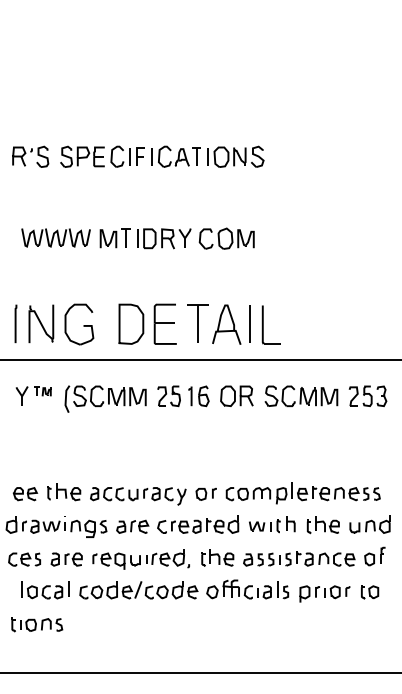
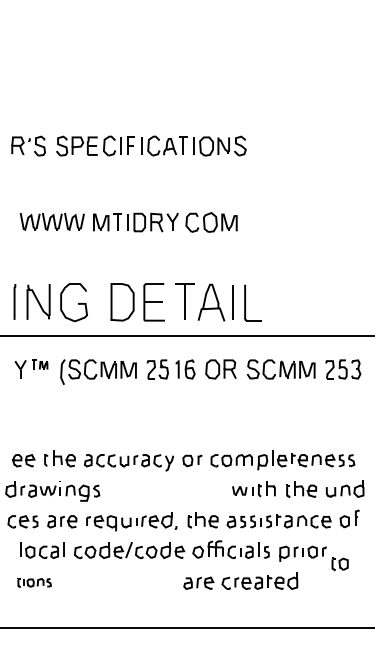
part: (177, 523) -> (240, 580), moved
part: (369, 592) -> (339, 564), moved
part: (36, 624) -> (34, 582), size x0.7

